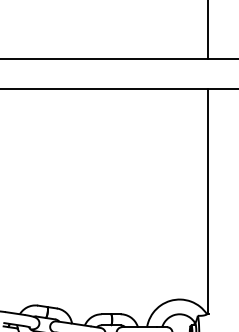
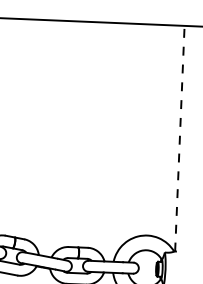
line: (208, 201) -> (180, 138), solid -> dashed

